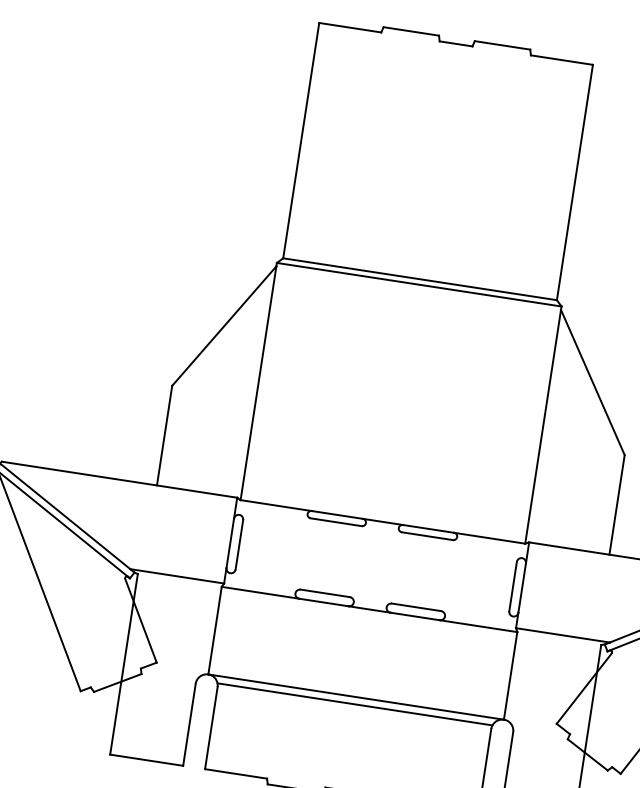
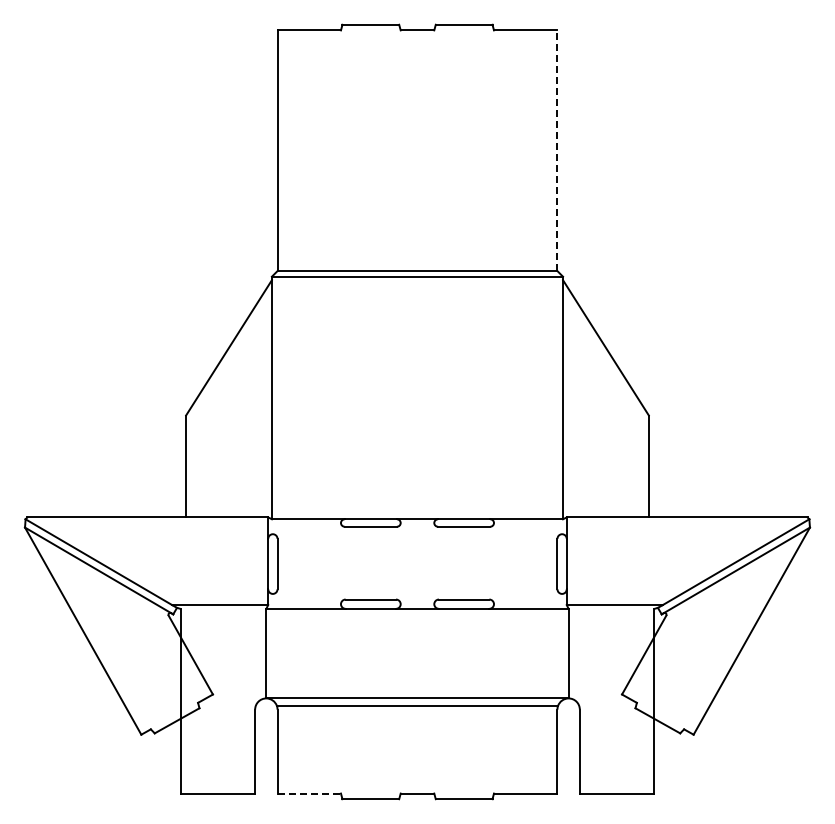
line: (575, 182) -> (557, 150), solid -> dashed
line: (236, 773) -> (309, 793), solid -> dashed

